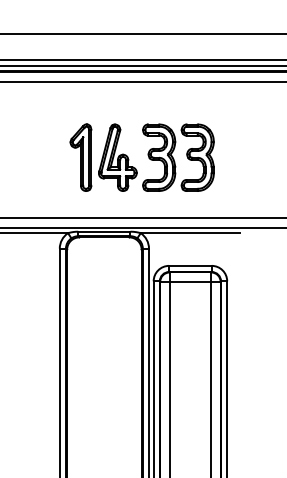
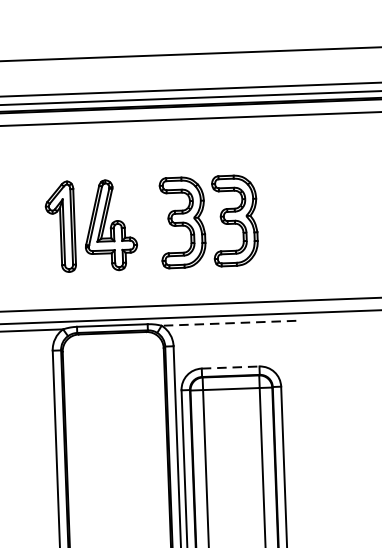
part: (103, 157) -> (91, 225), moved
line: (190, 233) -> (229, 323), solid -> dashed
line: (190, 265) -> (230, 367), solid -> dashed

